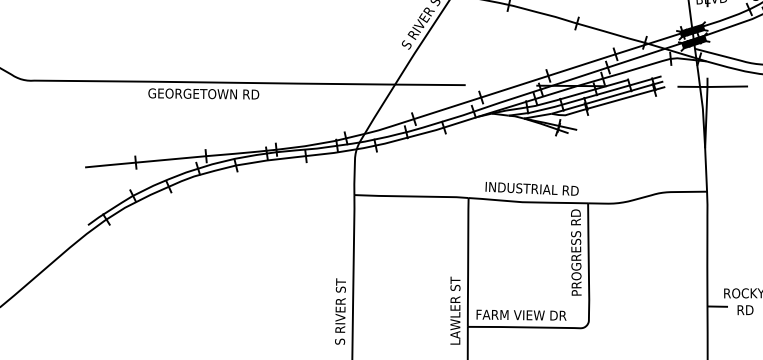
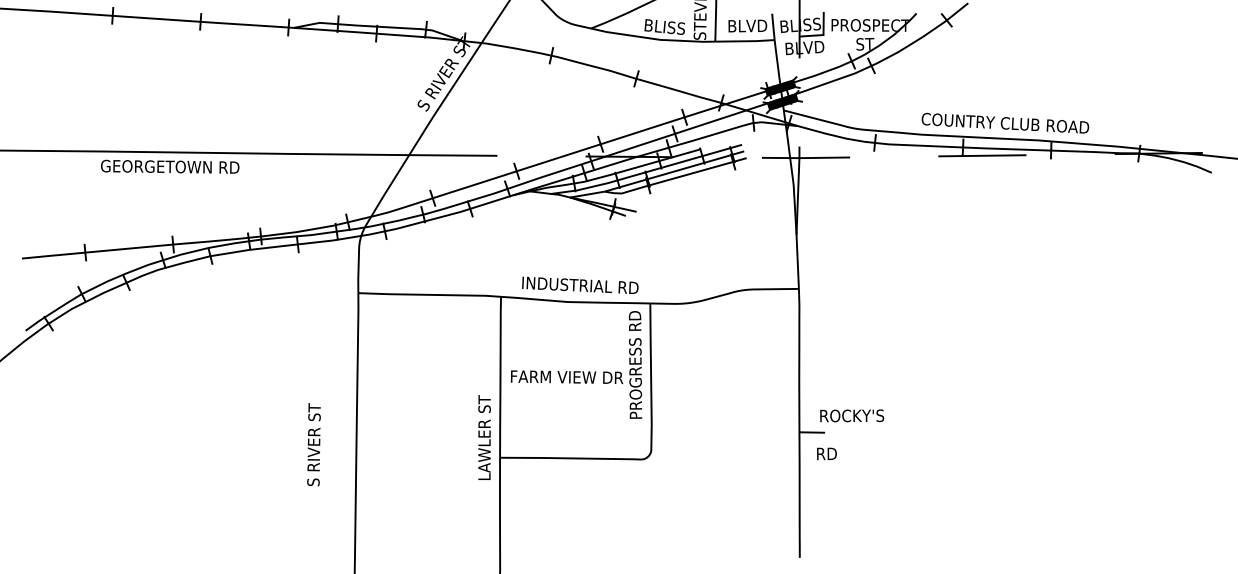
text: (745, 309) -> (826, 453), moved
text: (340, 311) -> (313, 444), moved
text: (521, 315) -> (567, 377), moved

